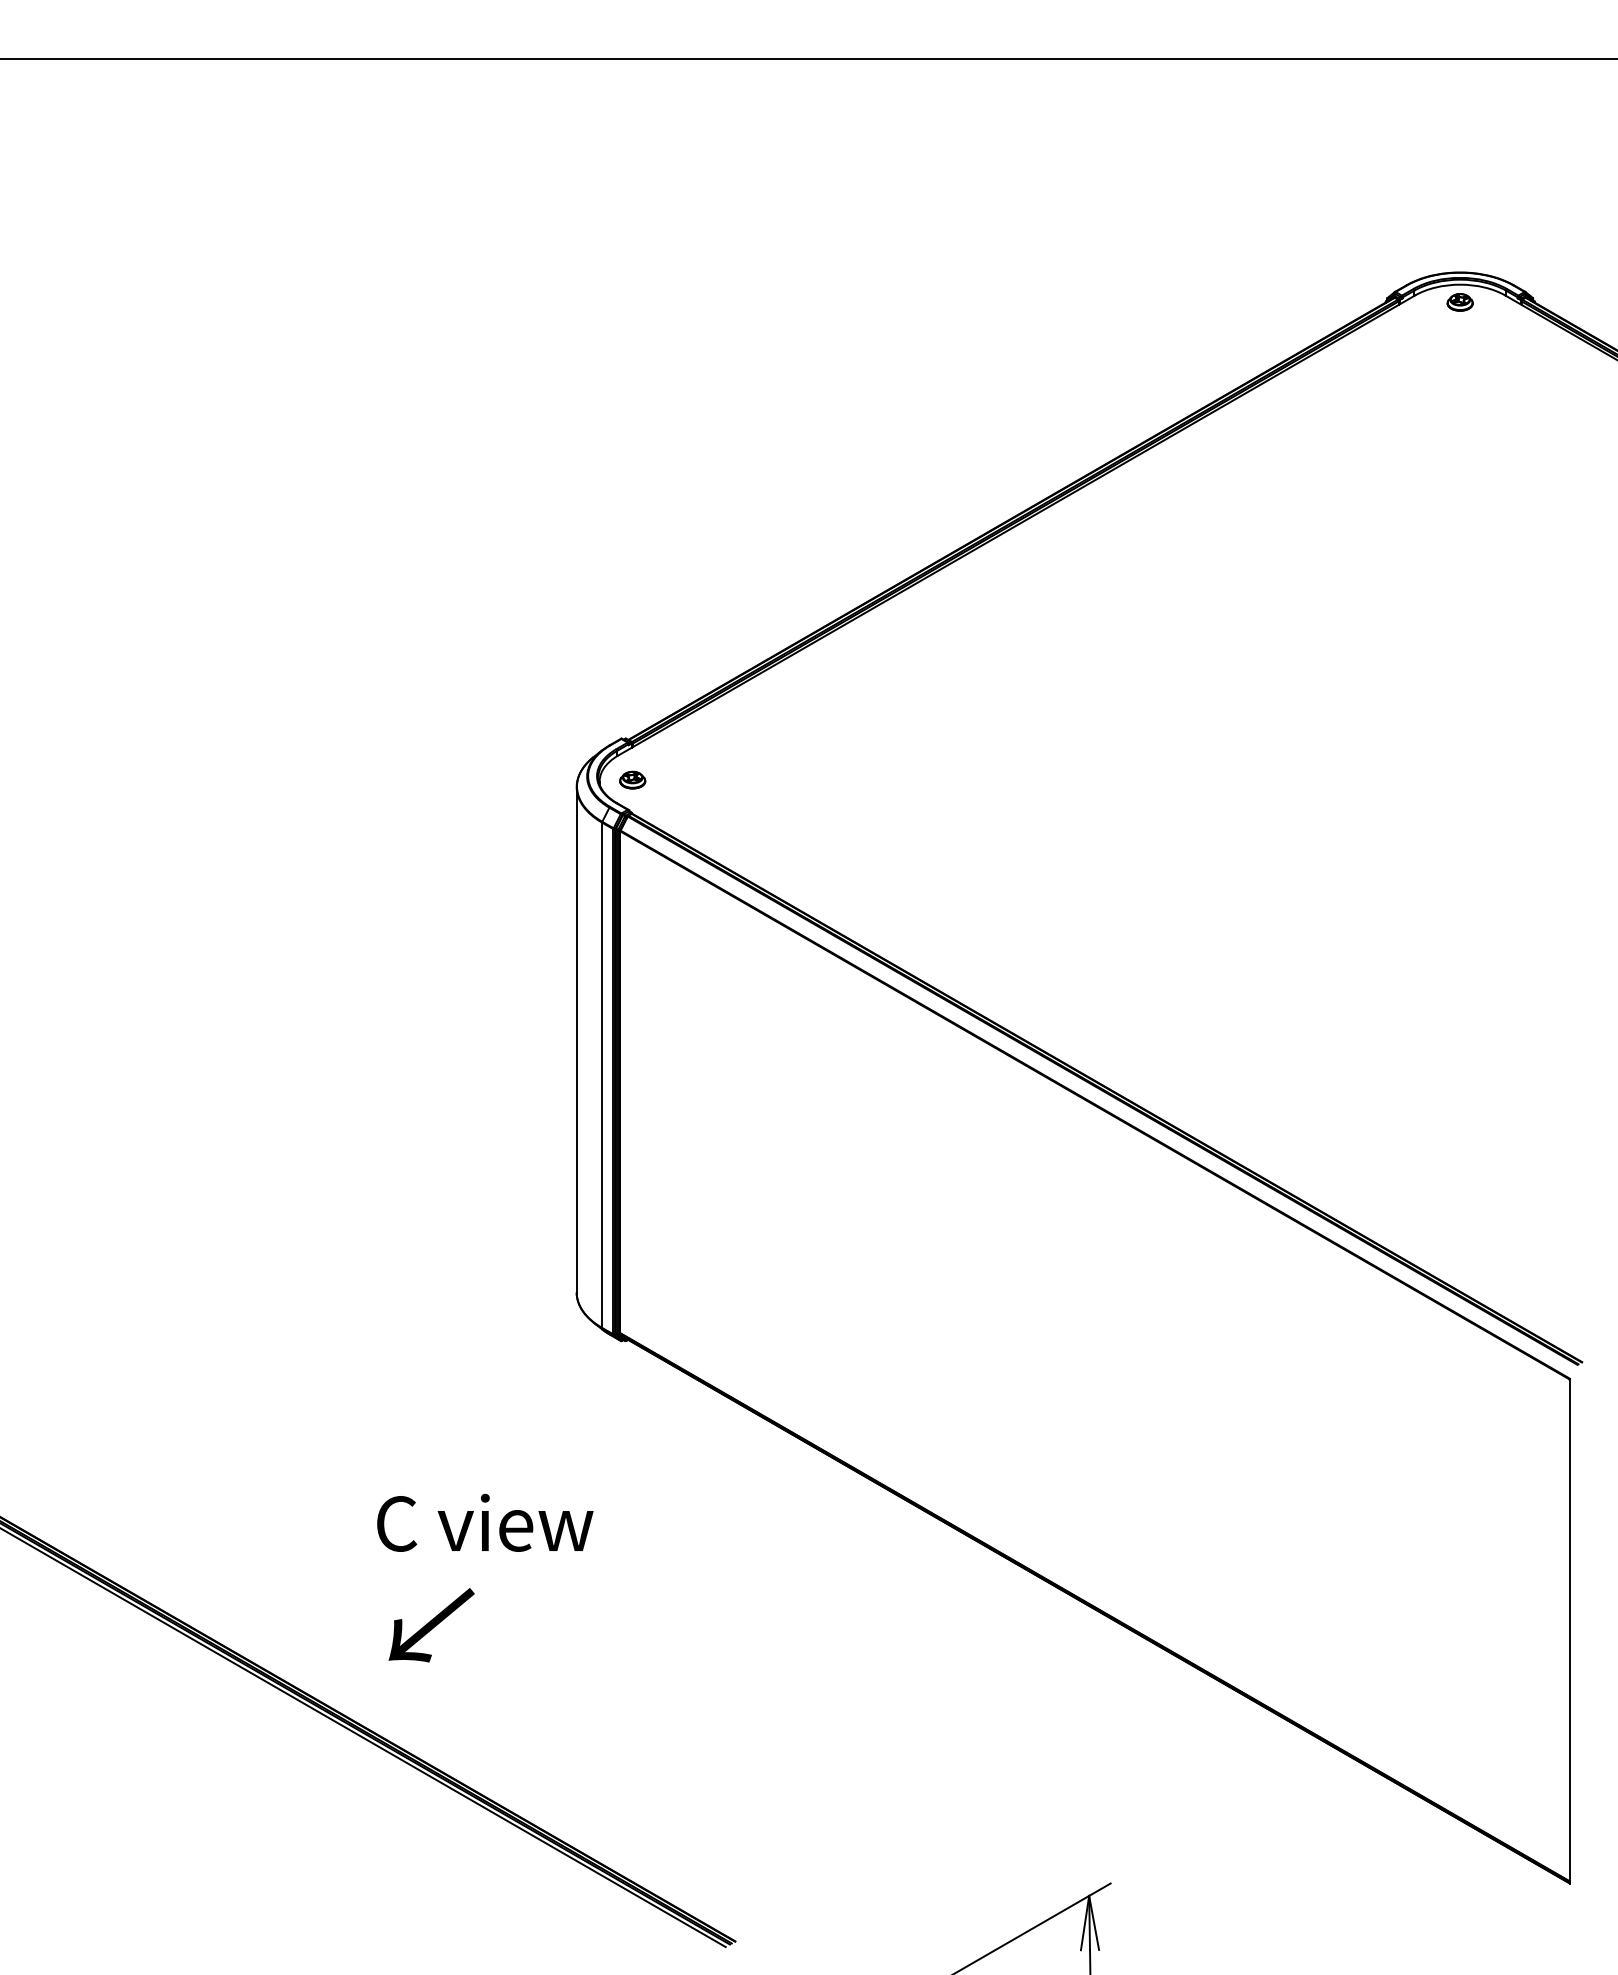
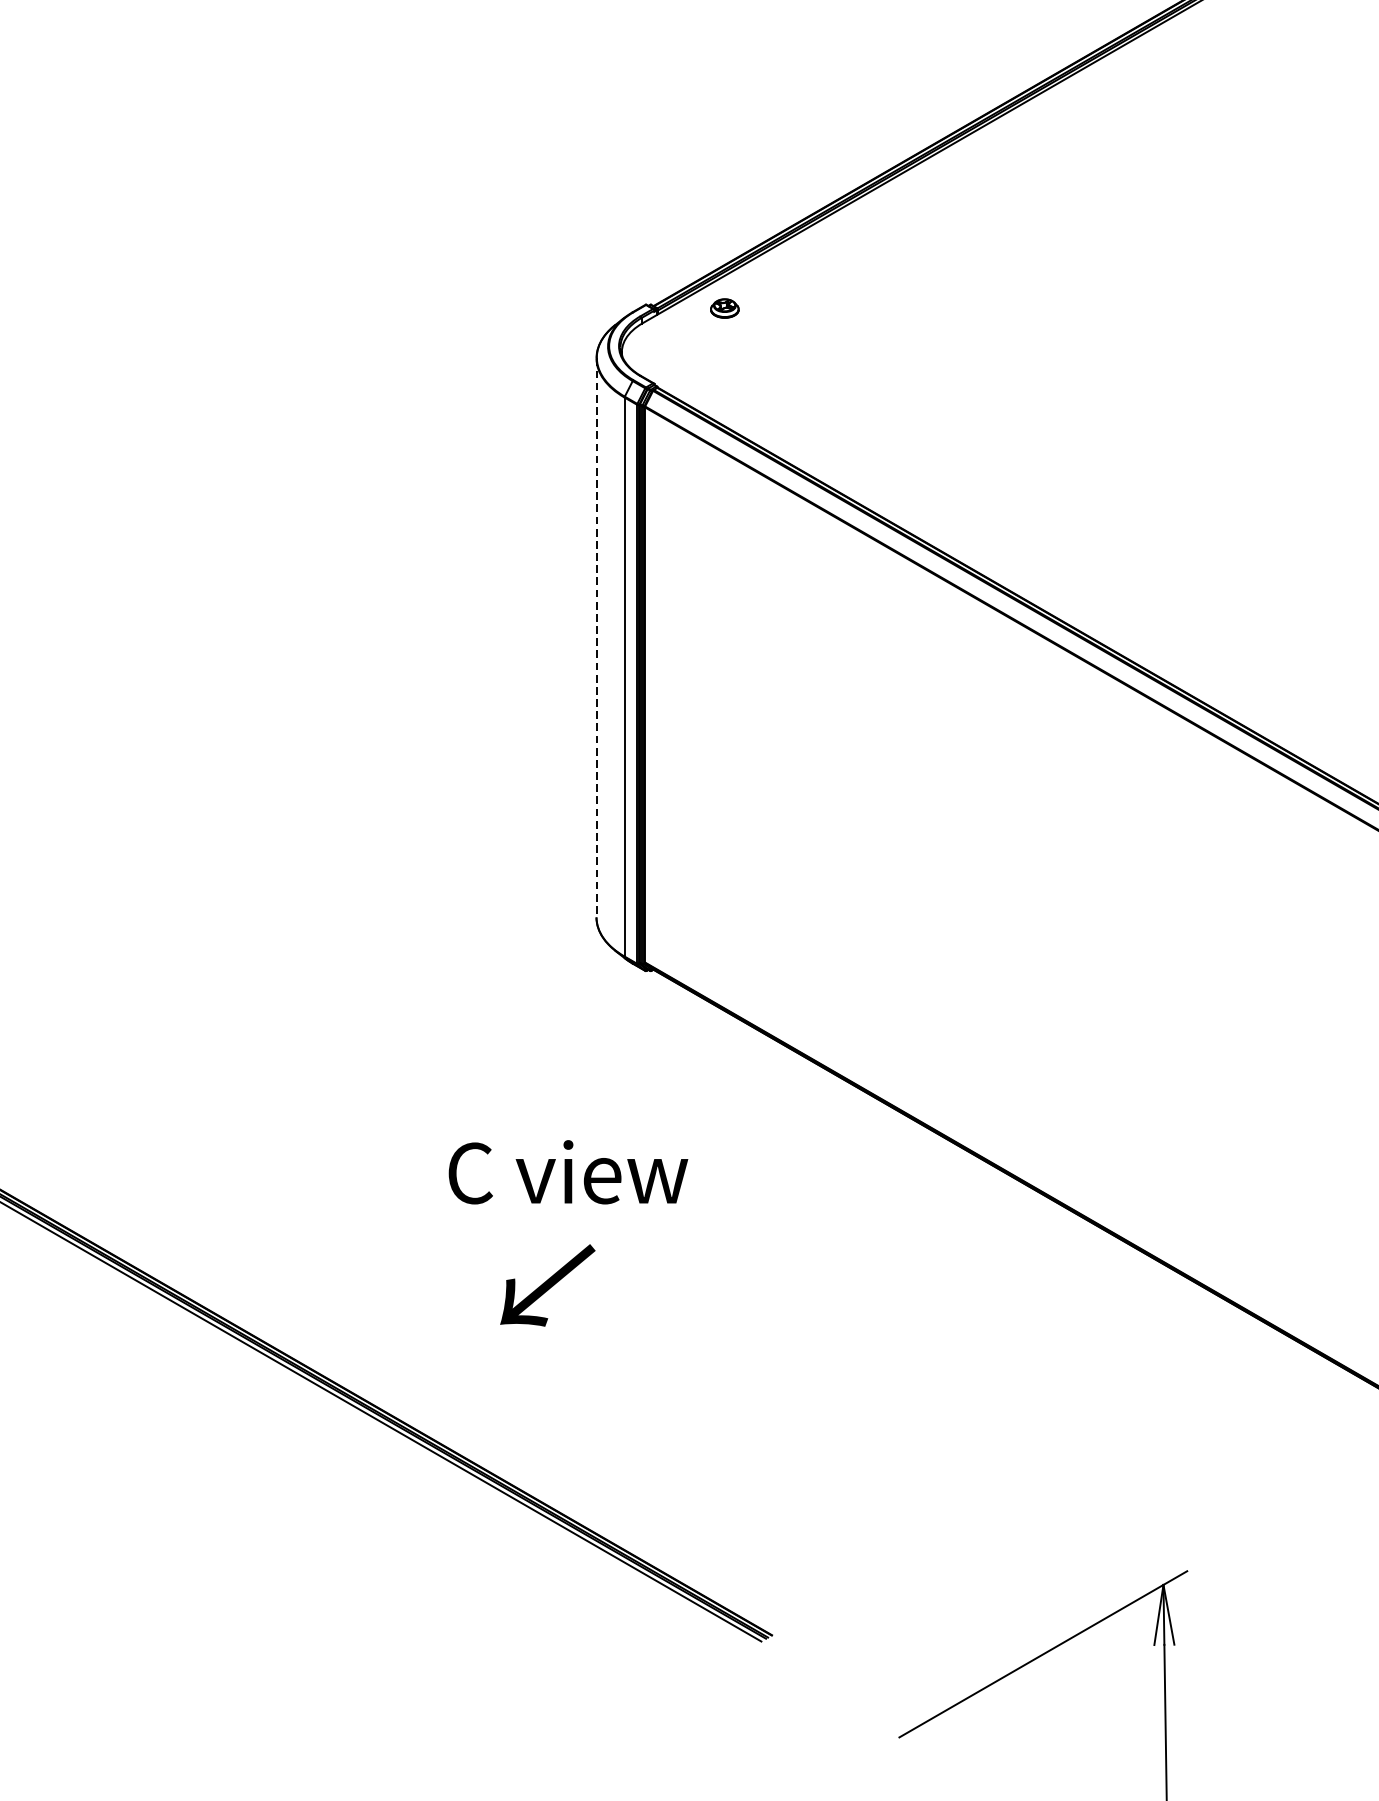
part: (632, 779) -> (724, 307), moved
line: (576, 1039) -> (596, 637), solid -> dashed
text: (485, 1522) -> (568, 1171), moved
text: (431, 1625) -> (547, 1285), moved

